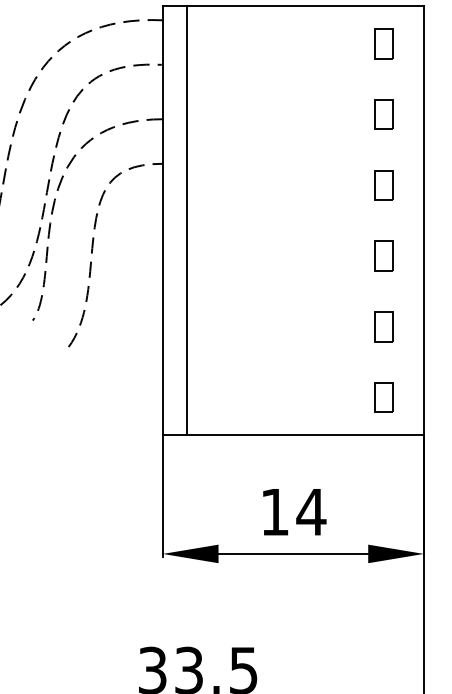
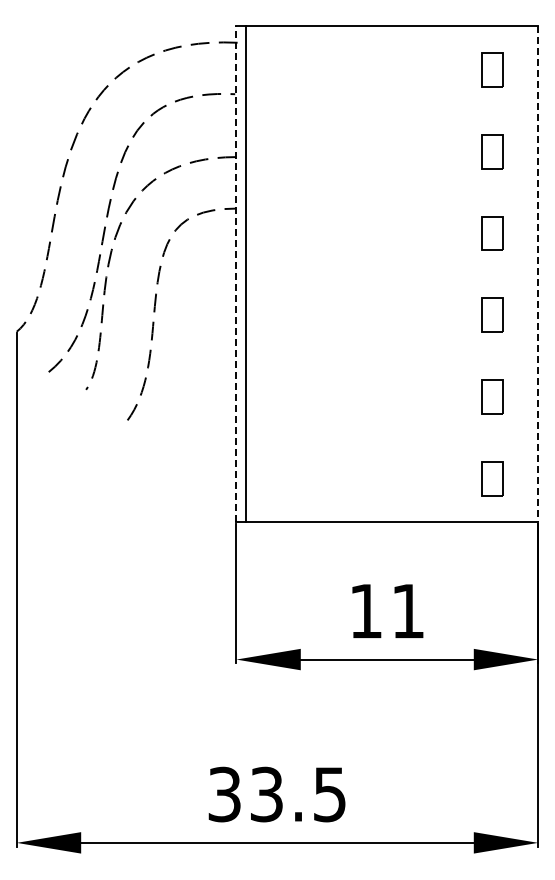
line: (162, 219) -> (236, 273), solid -> dashed
line: (186, 220) -> (245, 274), moved
line: (424, 220) -> (538, 274), solid -> dashed
text: (310, 512) -> (407, 611), 14 -> 11

